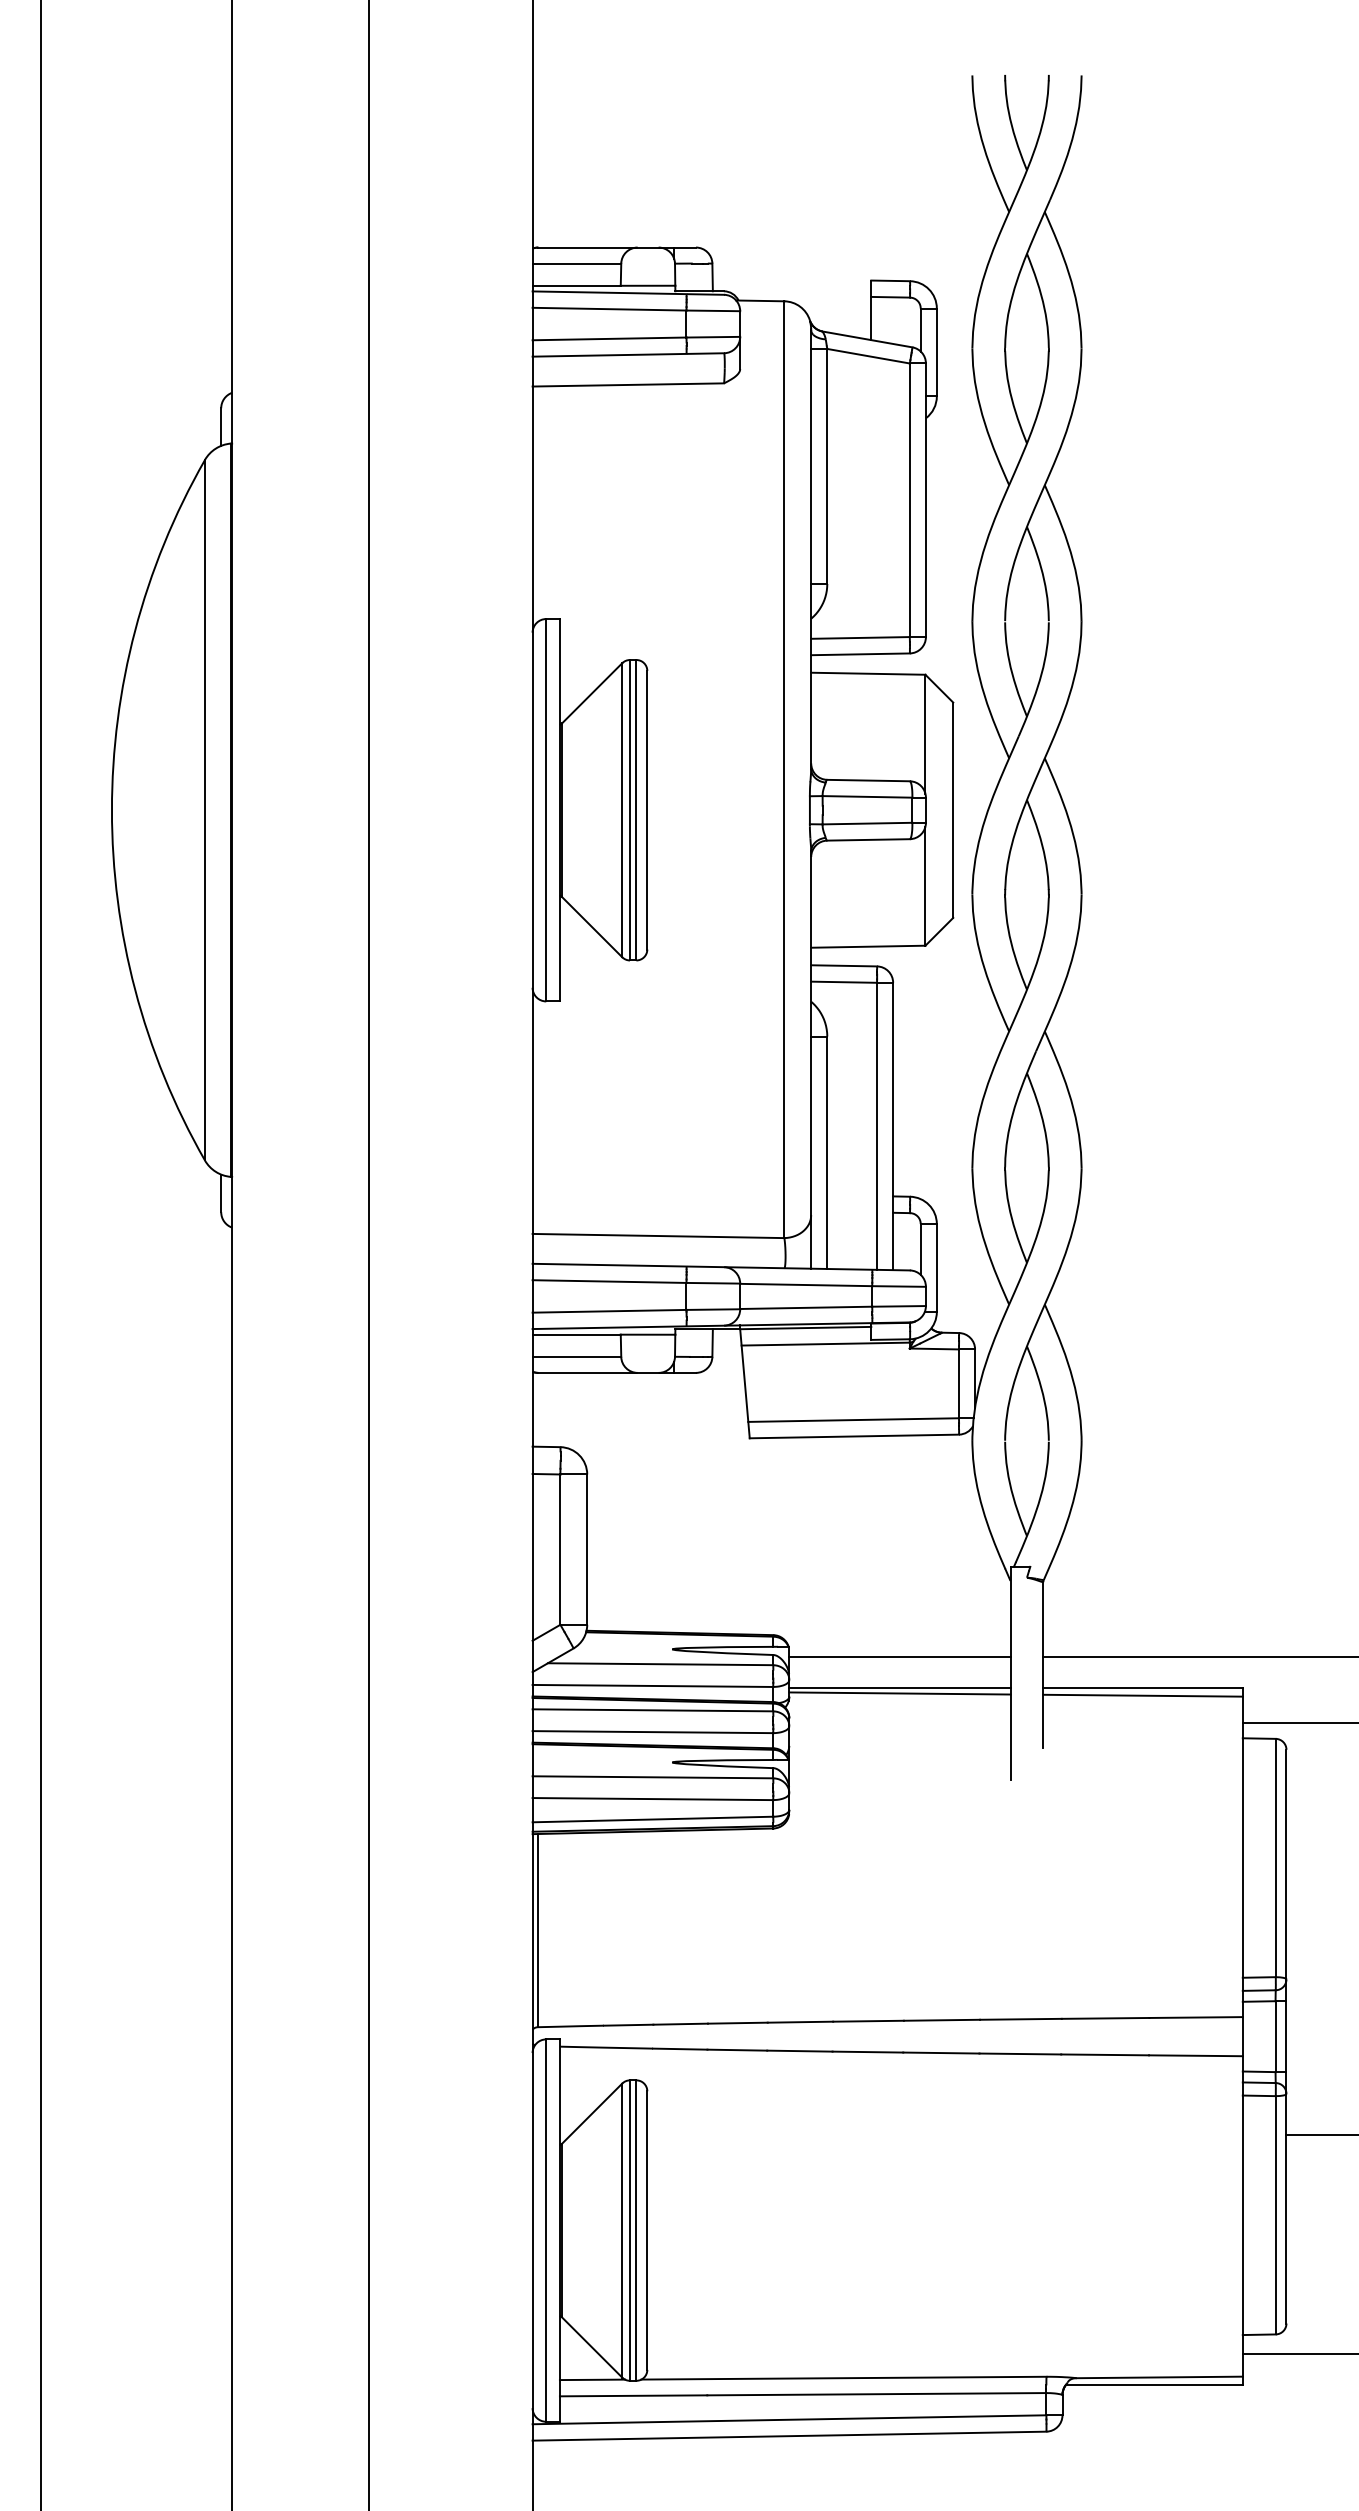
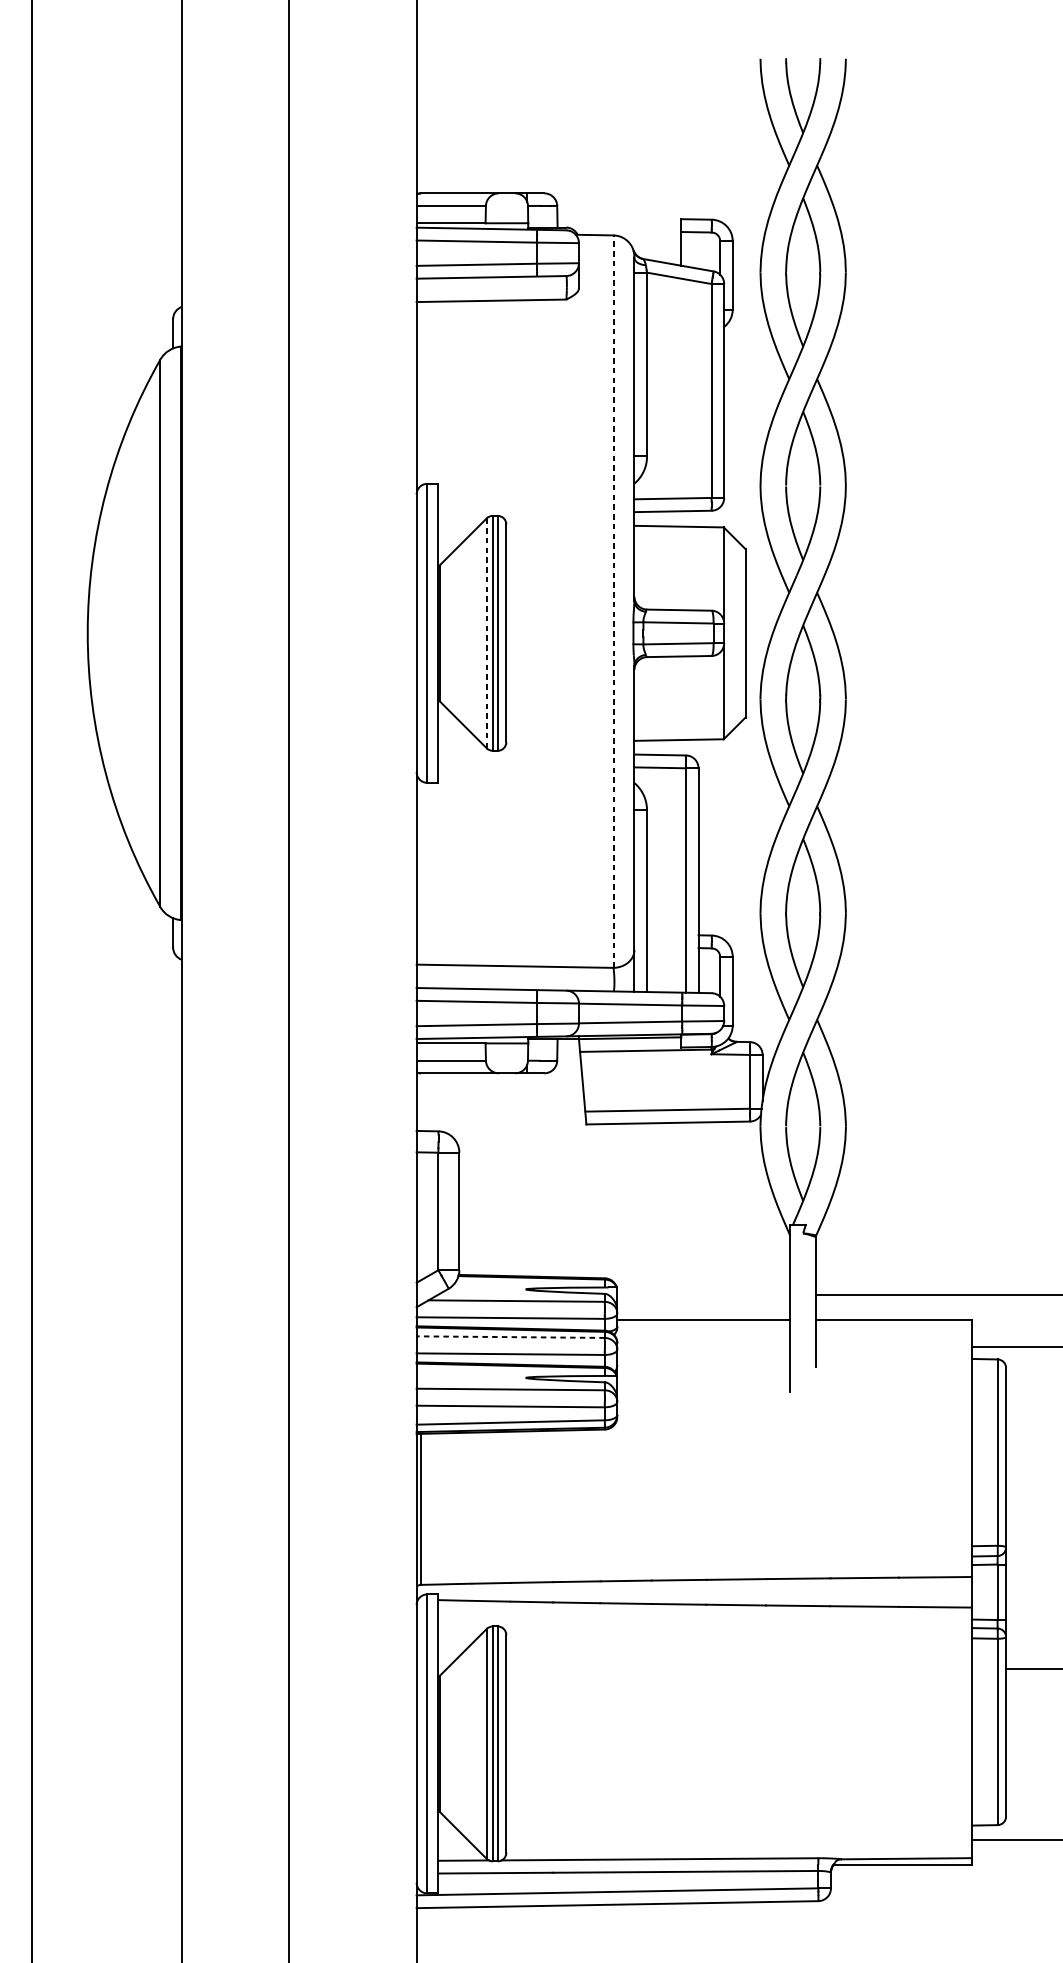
line: (784, 769) -> (613, 601), solid -> dashed
line: (622, 810) -> (486, 633), solid -> dashed
line: (899, 1656) -> (703, 1295), removed
line: (899, 1693) -> (703, 1323), removed
line: (1142, 1695) -> (893, 1325), removed
line: (652, 1710) -> (510, 1337), solid -> dashed

